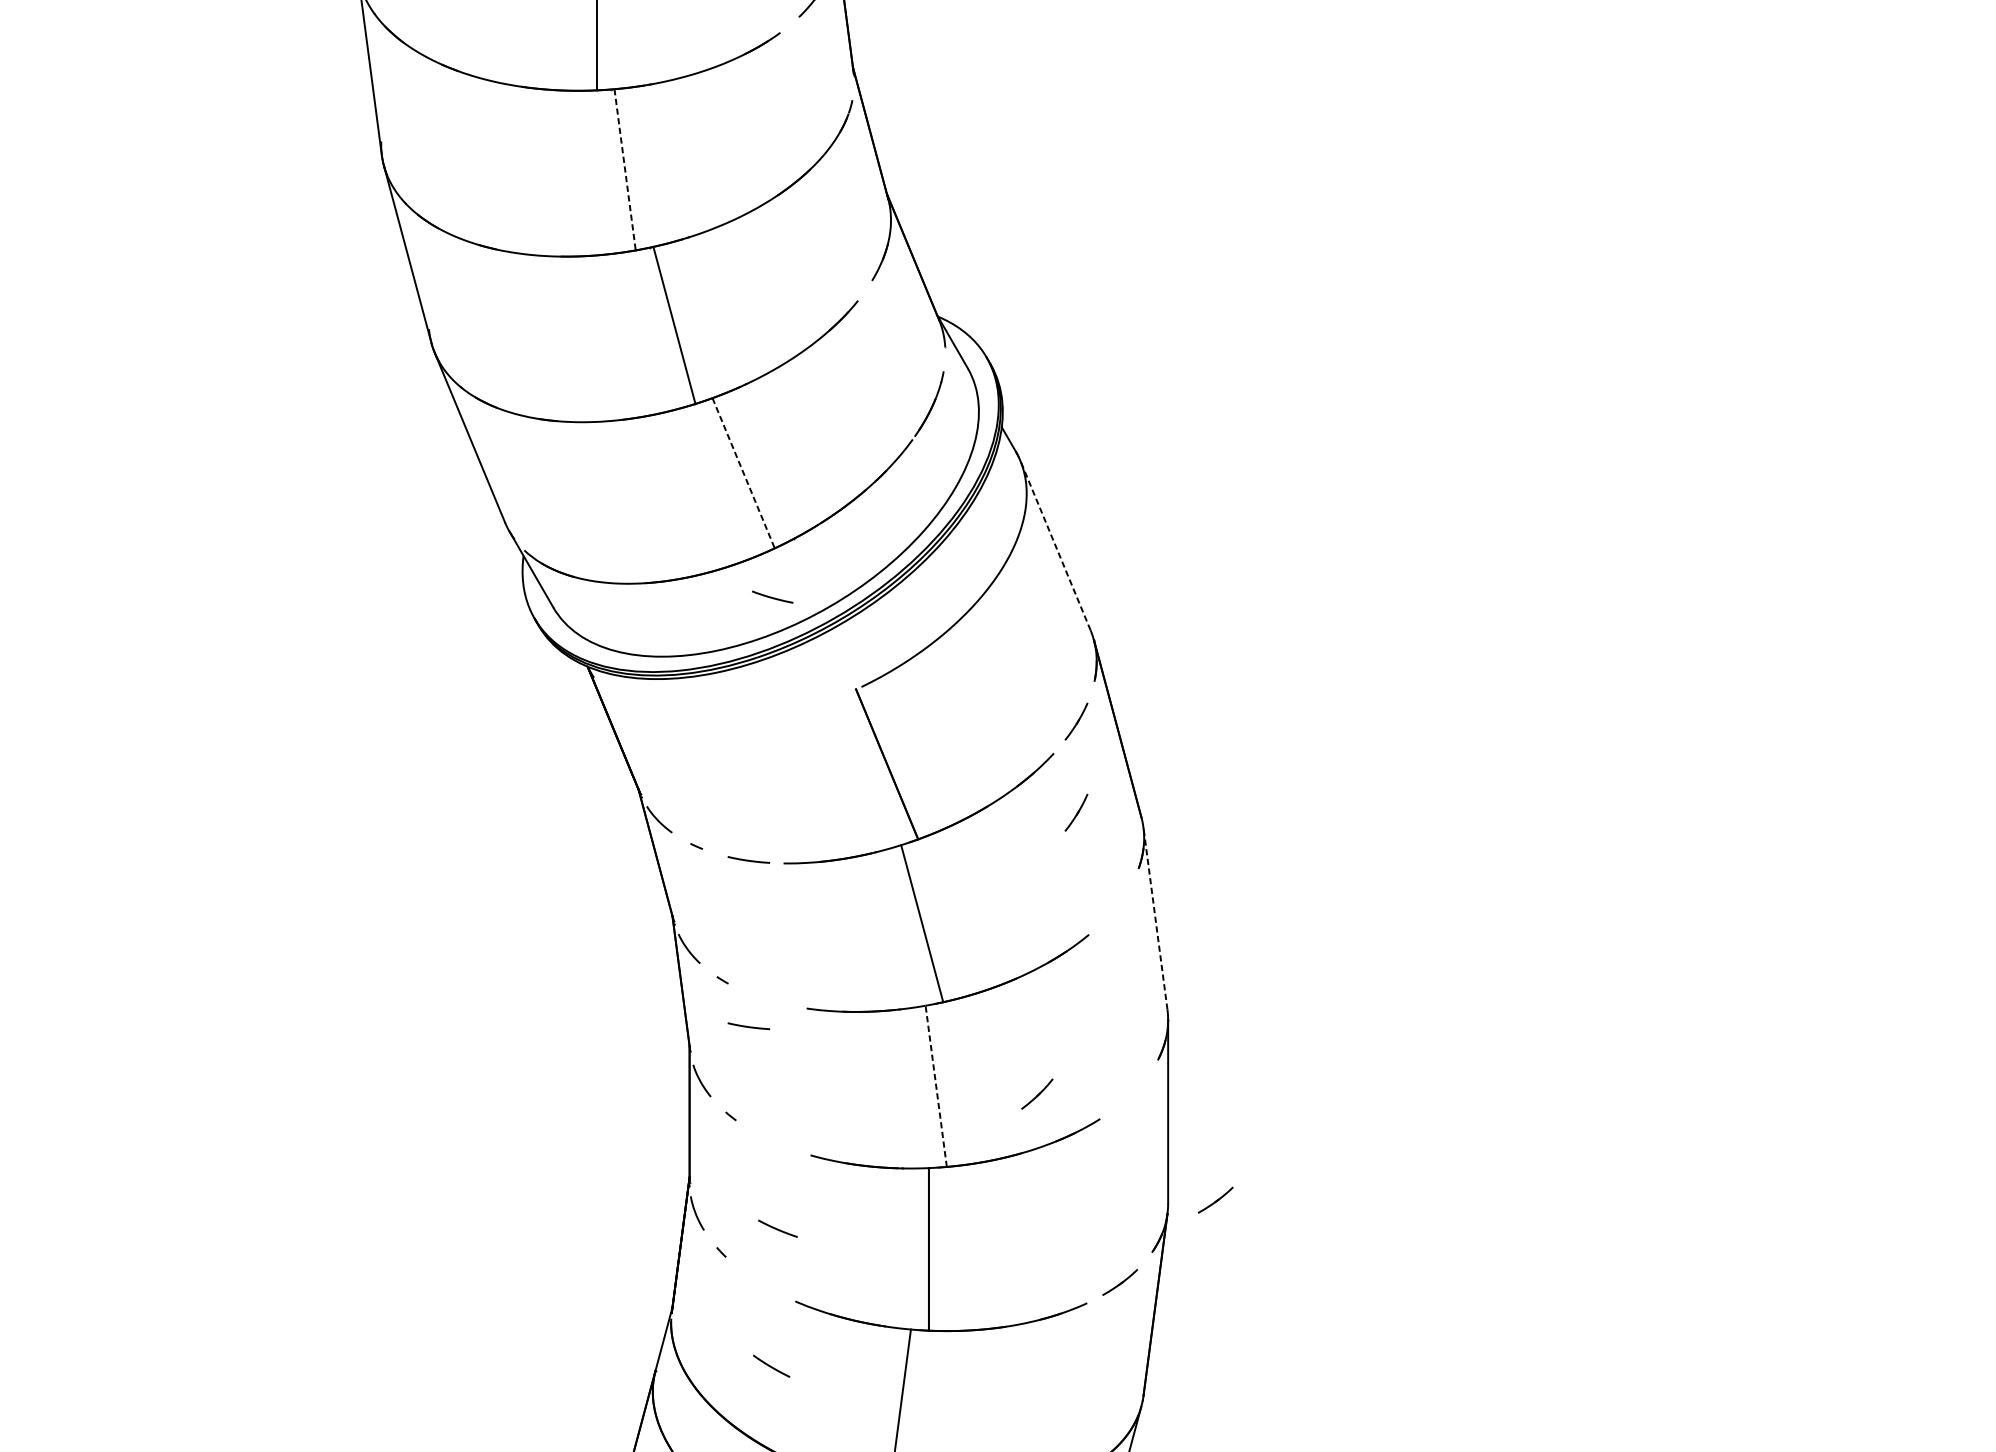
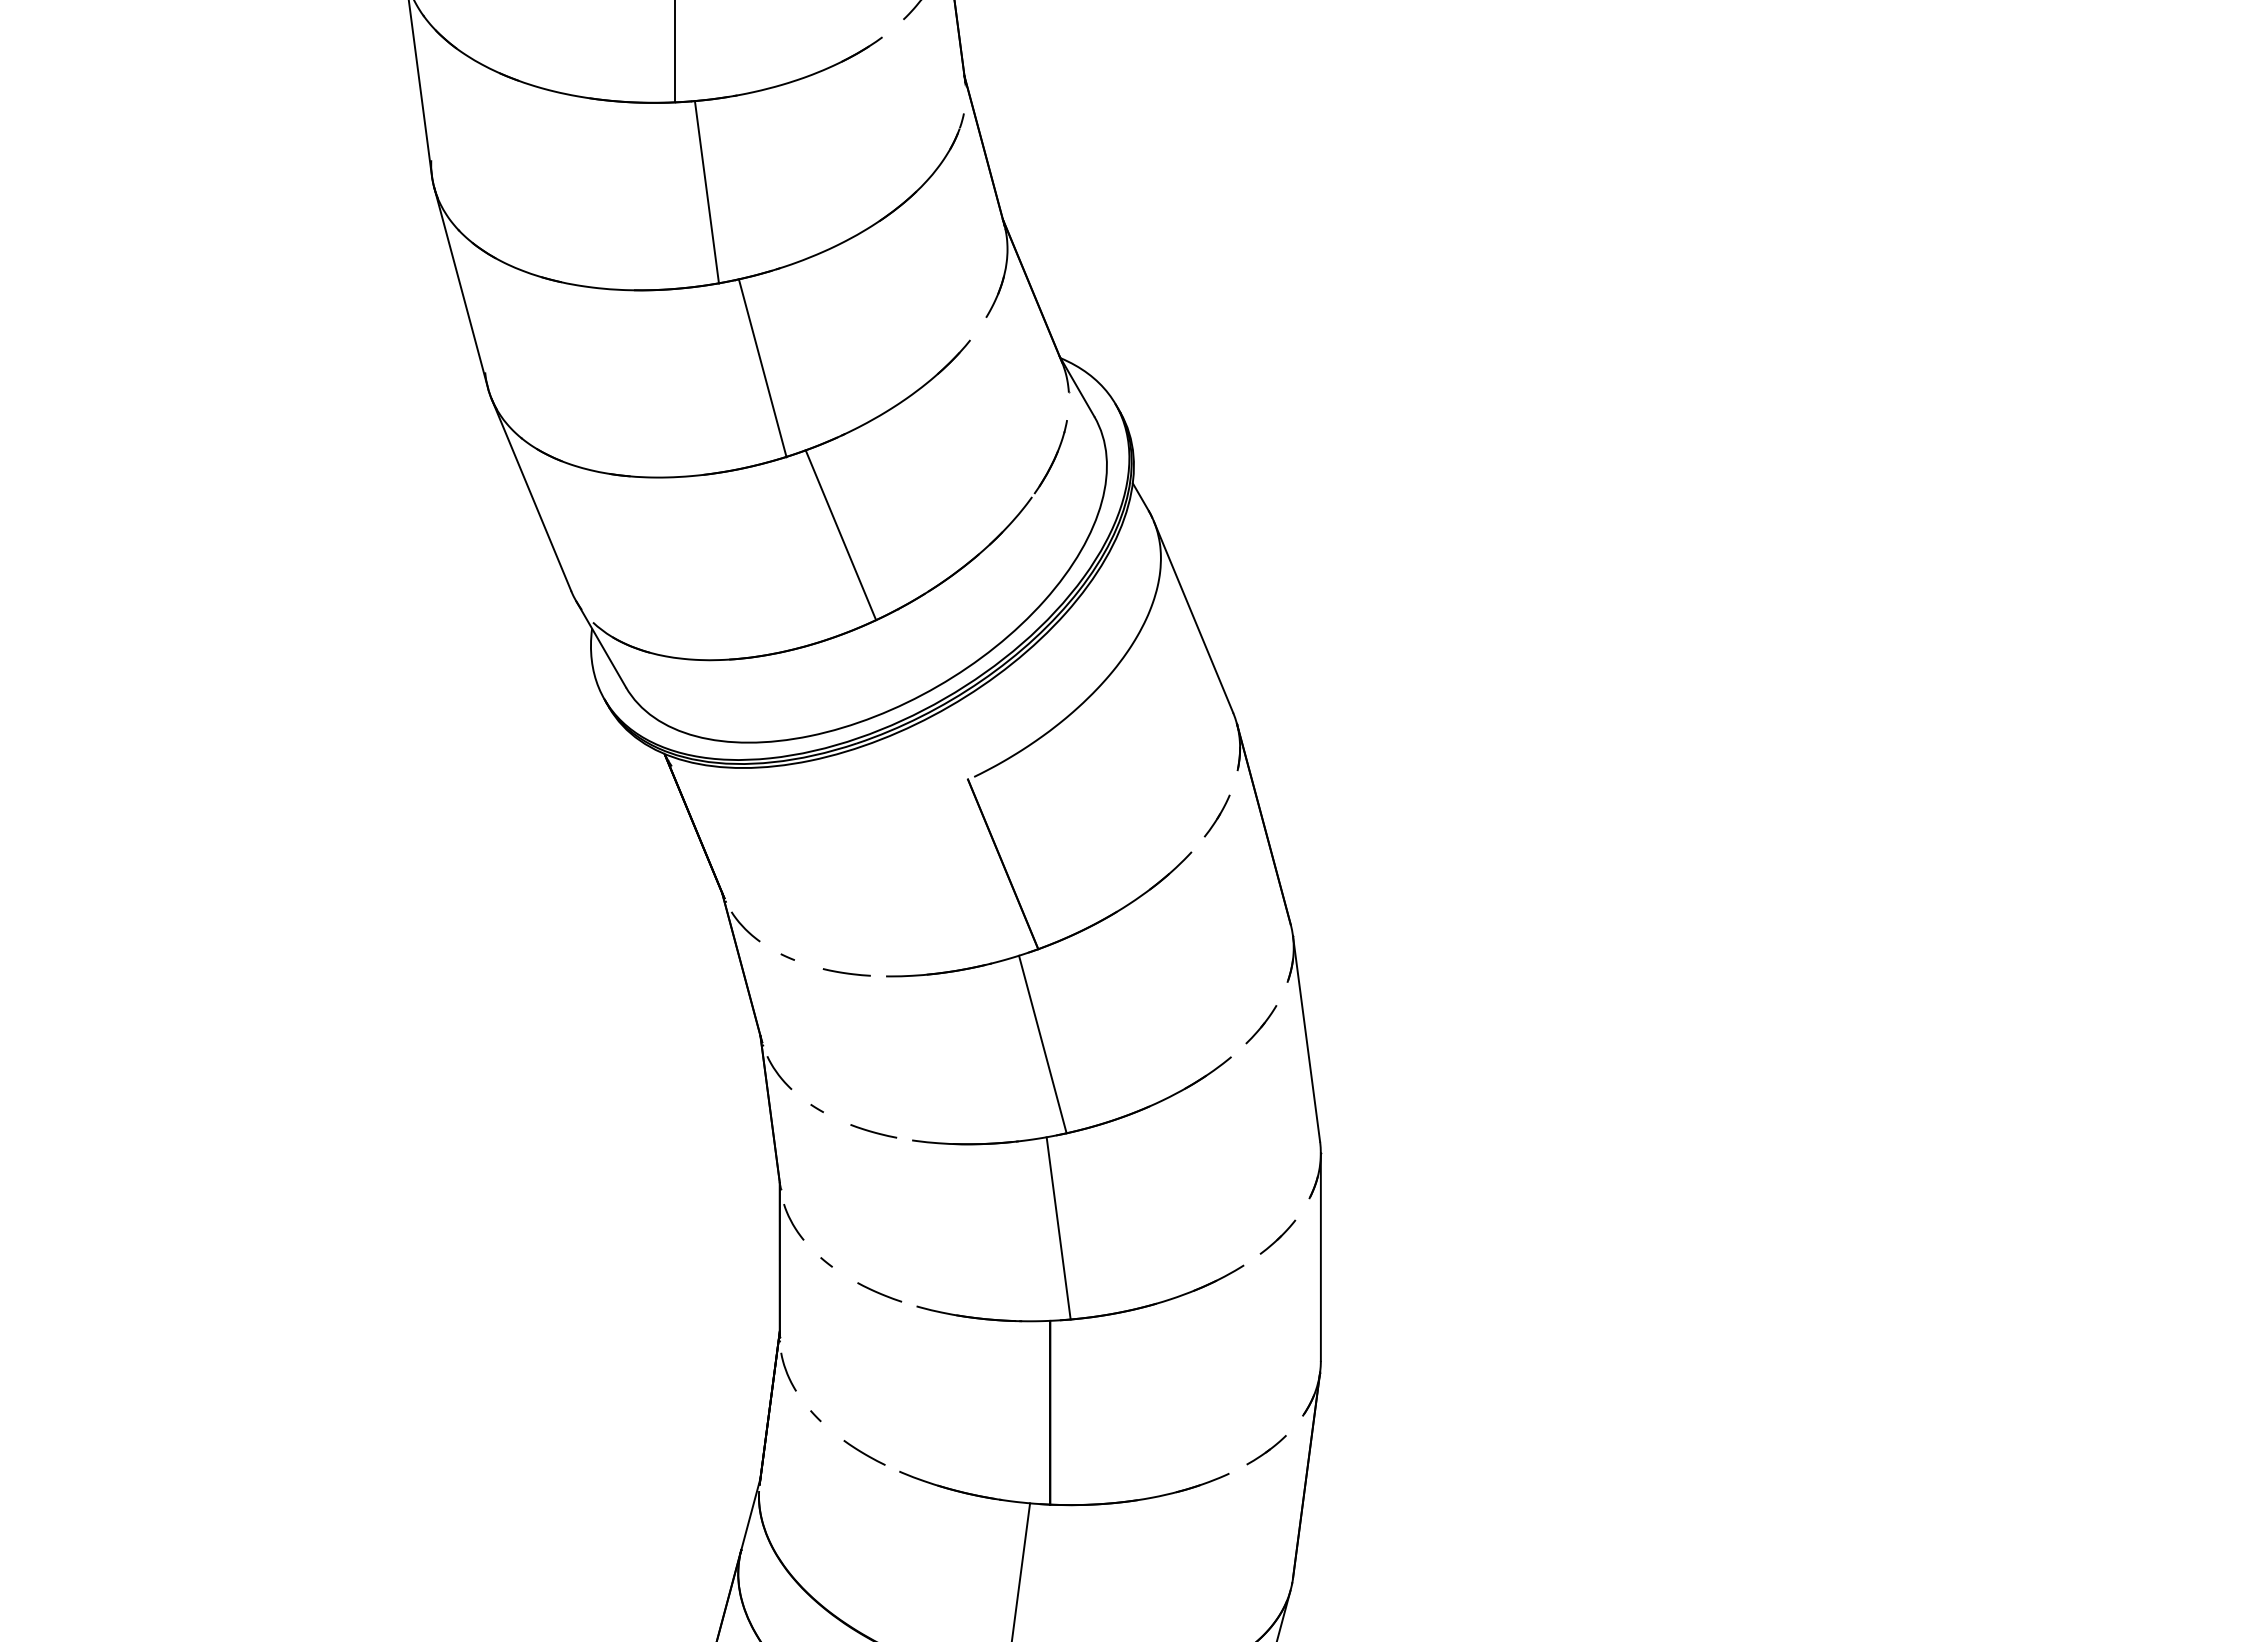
line: (624, 170) -> (706, 192), dashed -> solid
line: (743, 473) -> (840, 535), dashed -> solid
line: (1055, 546) -> (1193, 617), dashed -> solid
curve: (772, 597) -> (873, 1131), moved
part: (1075, 812) -> (1216, 918), removed
part: (1115, 905) -> (1261, 1024), added
line: (1155, 918) -> (1306, 1038), dashed -> solid
line: (748, 1026) -> (846, 1160), removed
line: (936, 1086) -> (1058, 1228), dashed -> solid
part: (1036, 1093) -> (1277, 1236), moved
part: (1215, 1200) -> (1374, 1357), removed
curve: (777, 1228) -> (879, 1292), moved
part: (771, 1365) -> (864, 1452), moved

